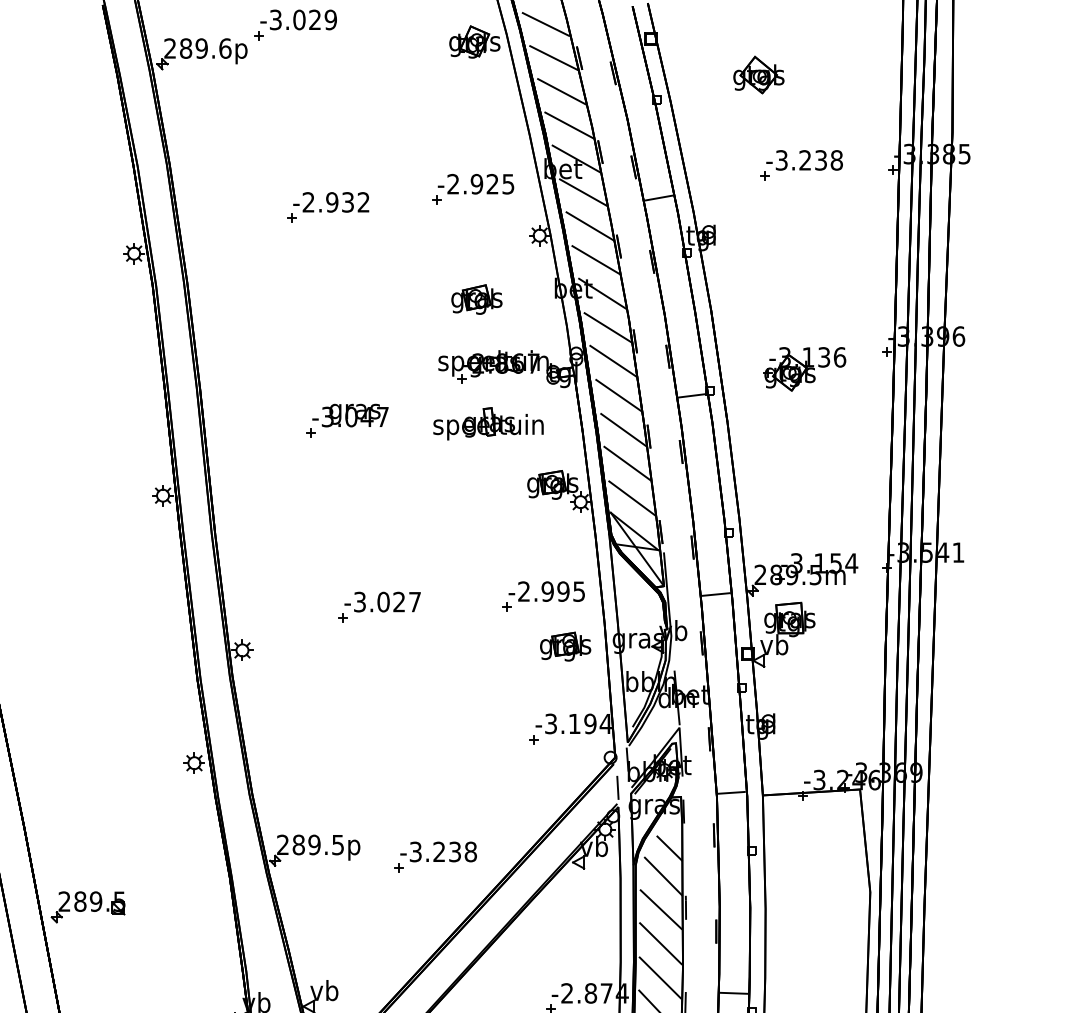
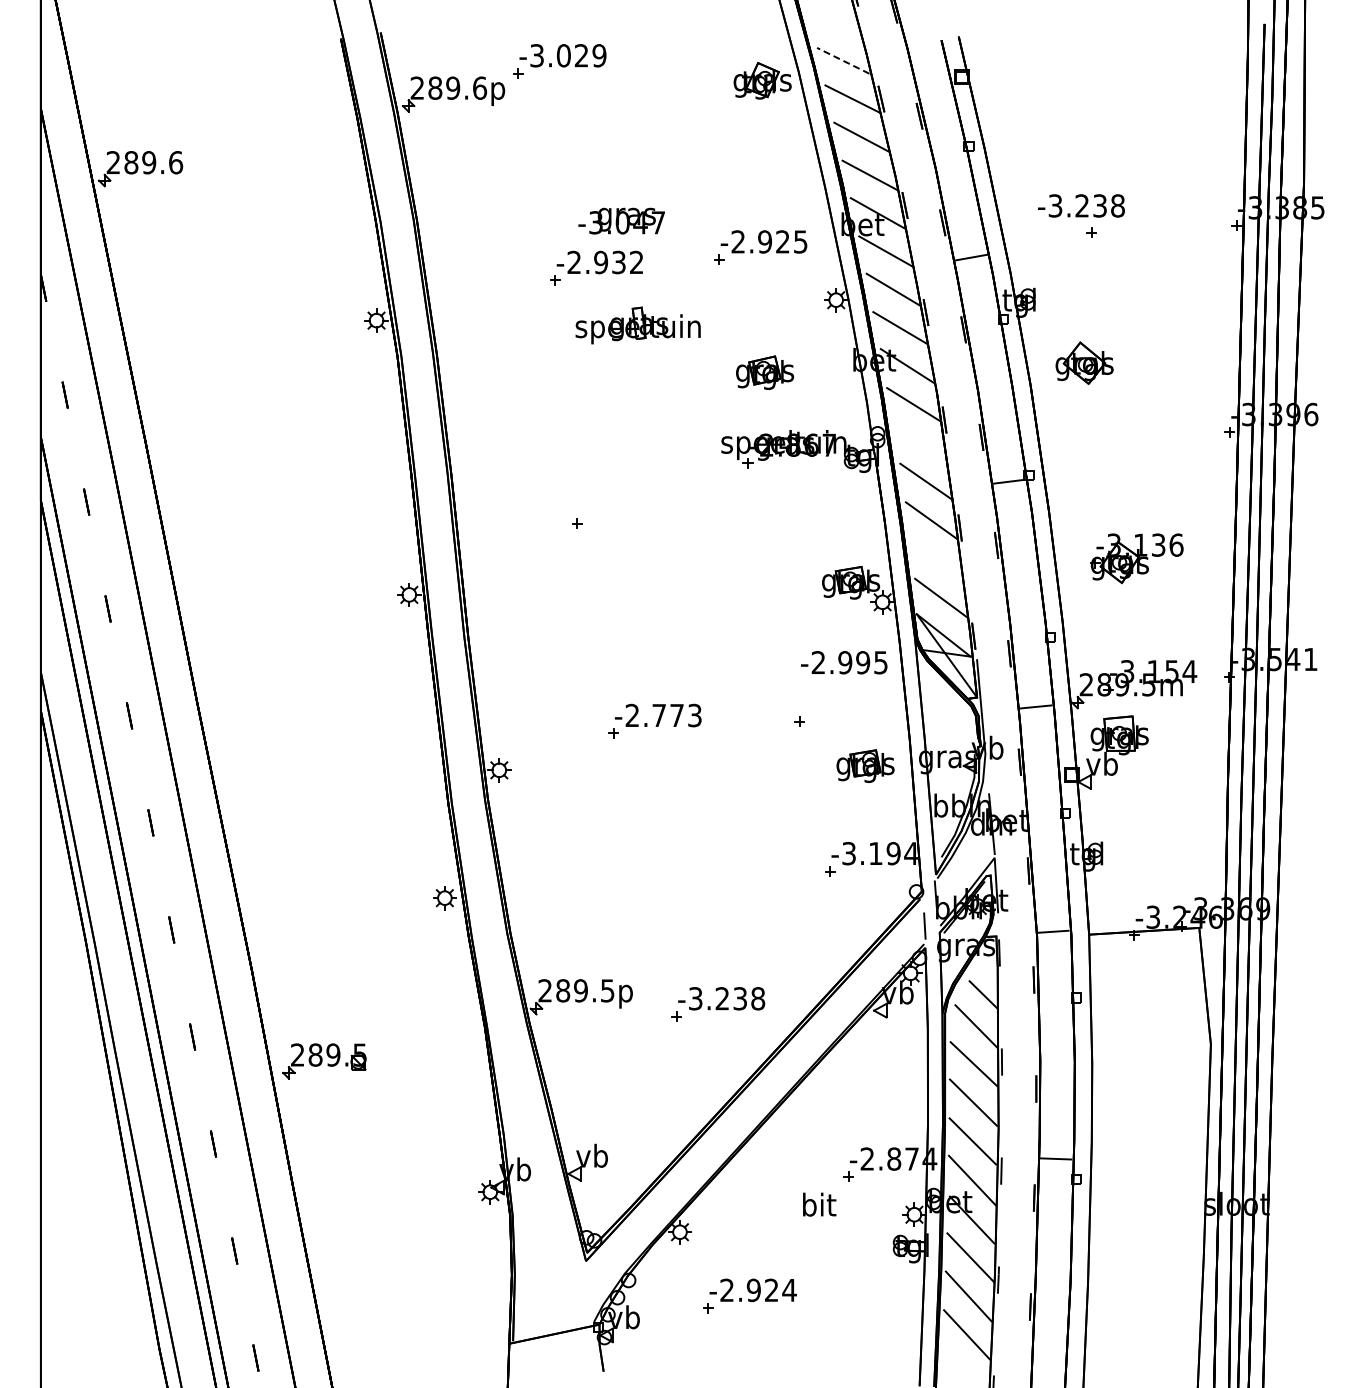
line: (545, 24) -> (842, 60), solid -> dashed
part: (758, 74) -> (1084, 362), moved
text: (804, 160) -> (1081, 205), moved
line: (613, 361) -> (919, 442), removed
part: (804, 369) -> (1136, 558), moved
text: (350, 415) -> (621, 220), moved
part: (487, 423) -> (637, 325), moved
line: (627, 463) -> (935, 558), removed
text: (547, 591) -> (844, 662), moved
text: (387, 602) -> (663, 715), -3.027 -> -2.773

